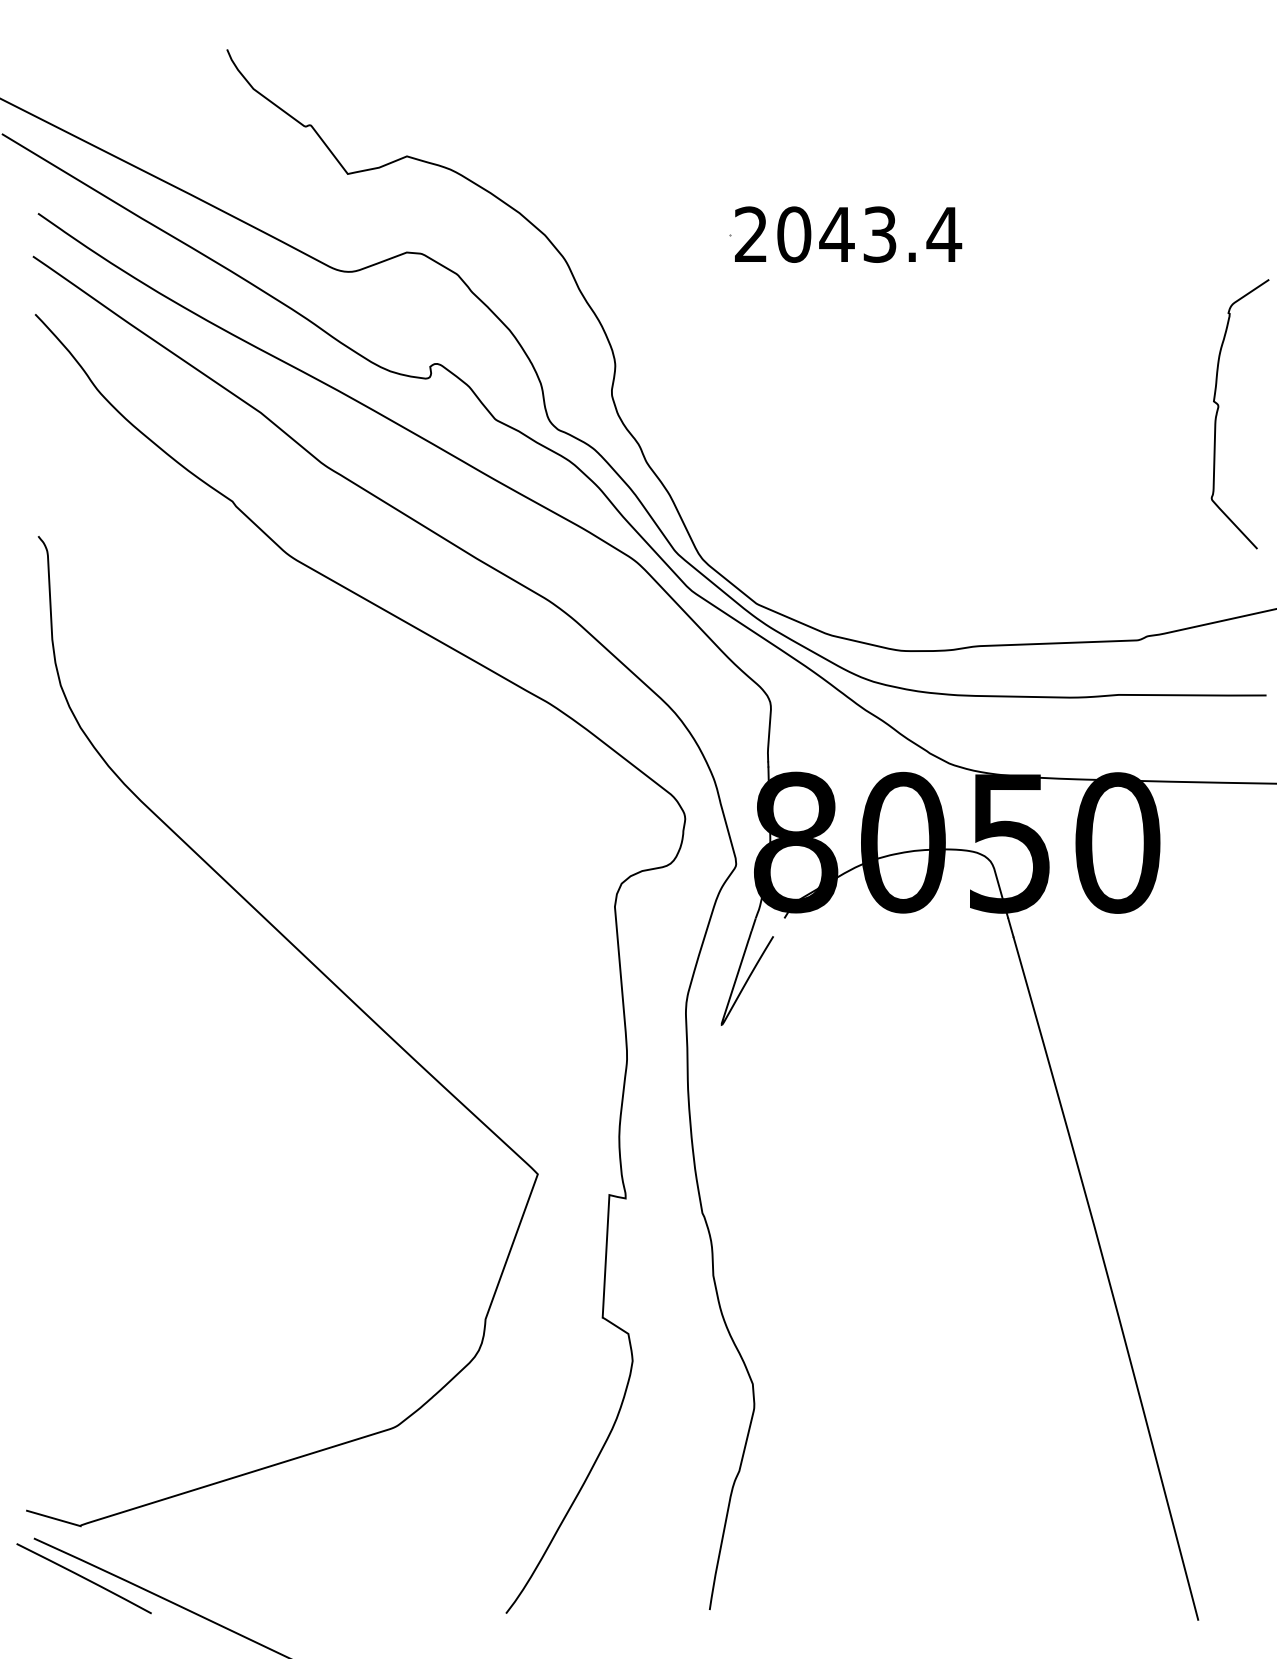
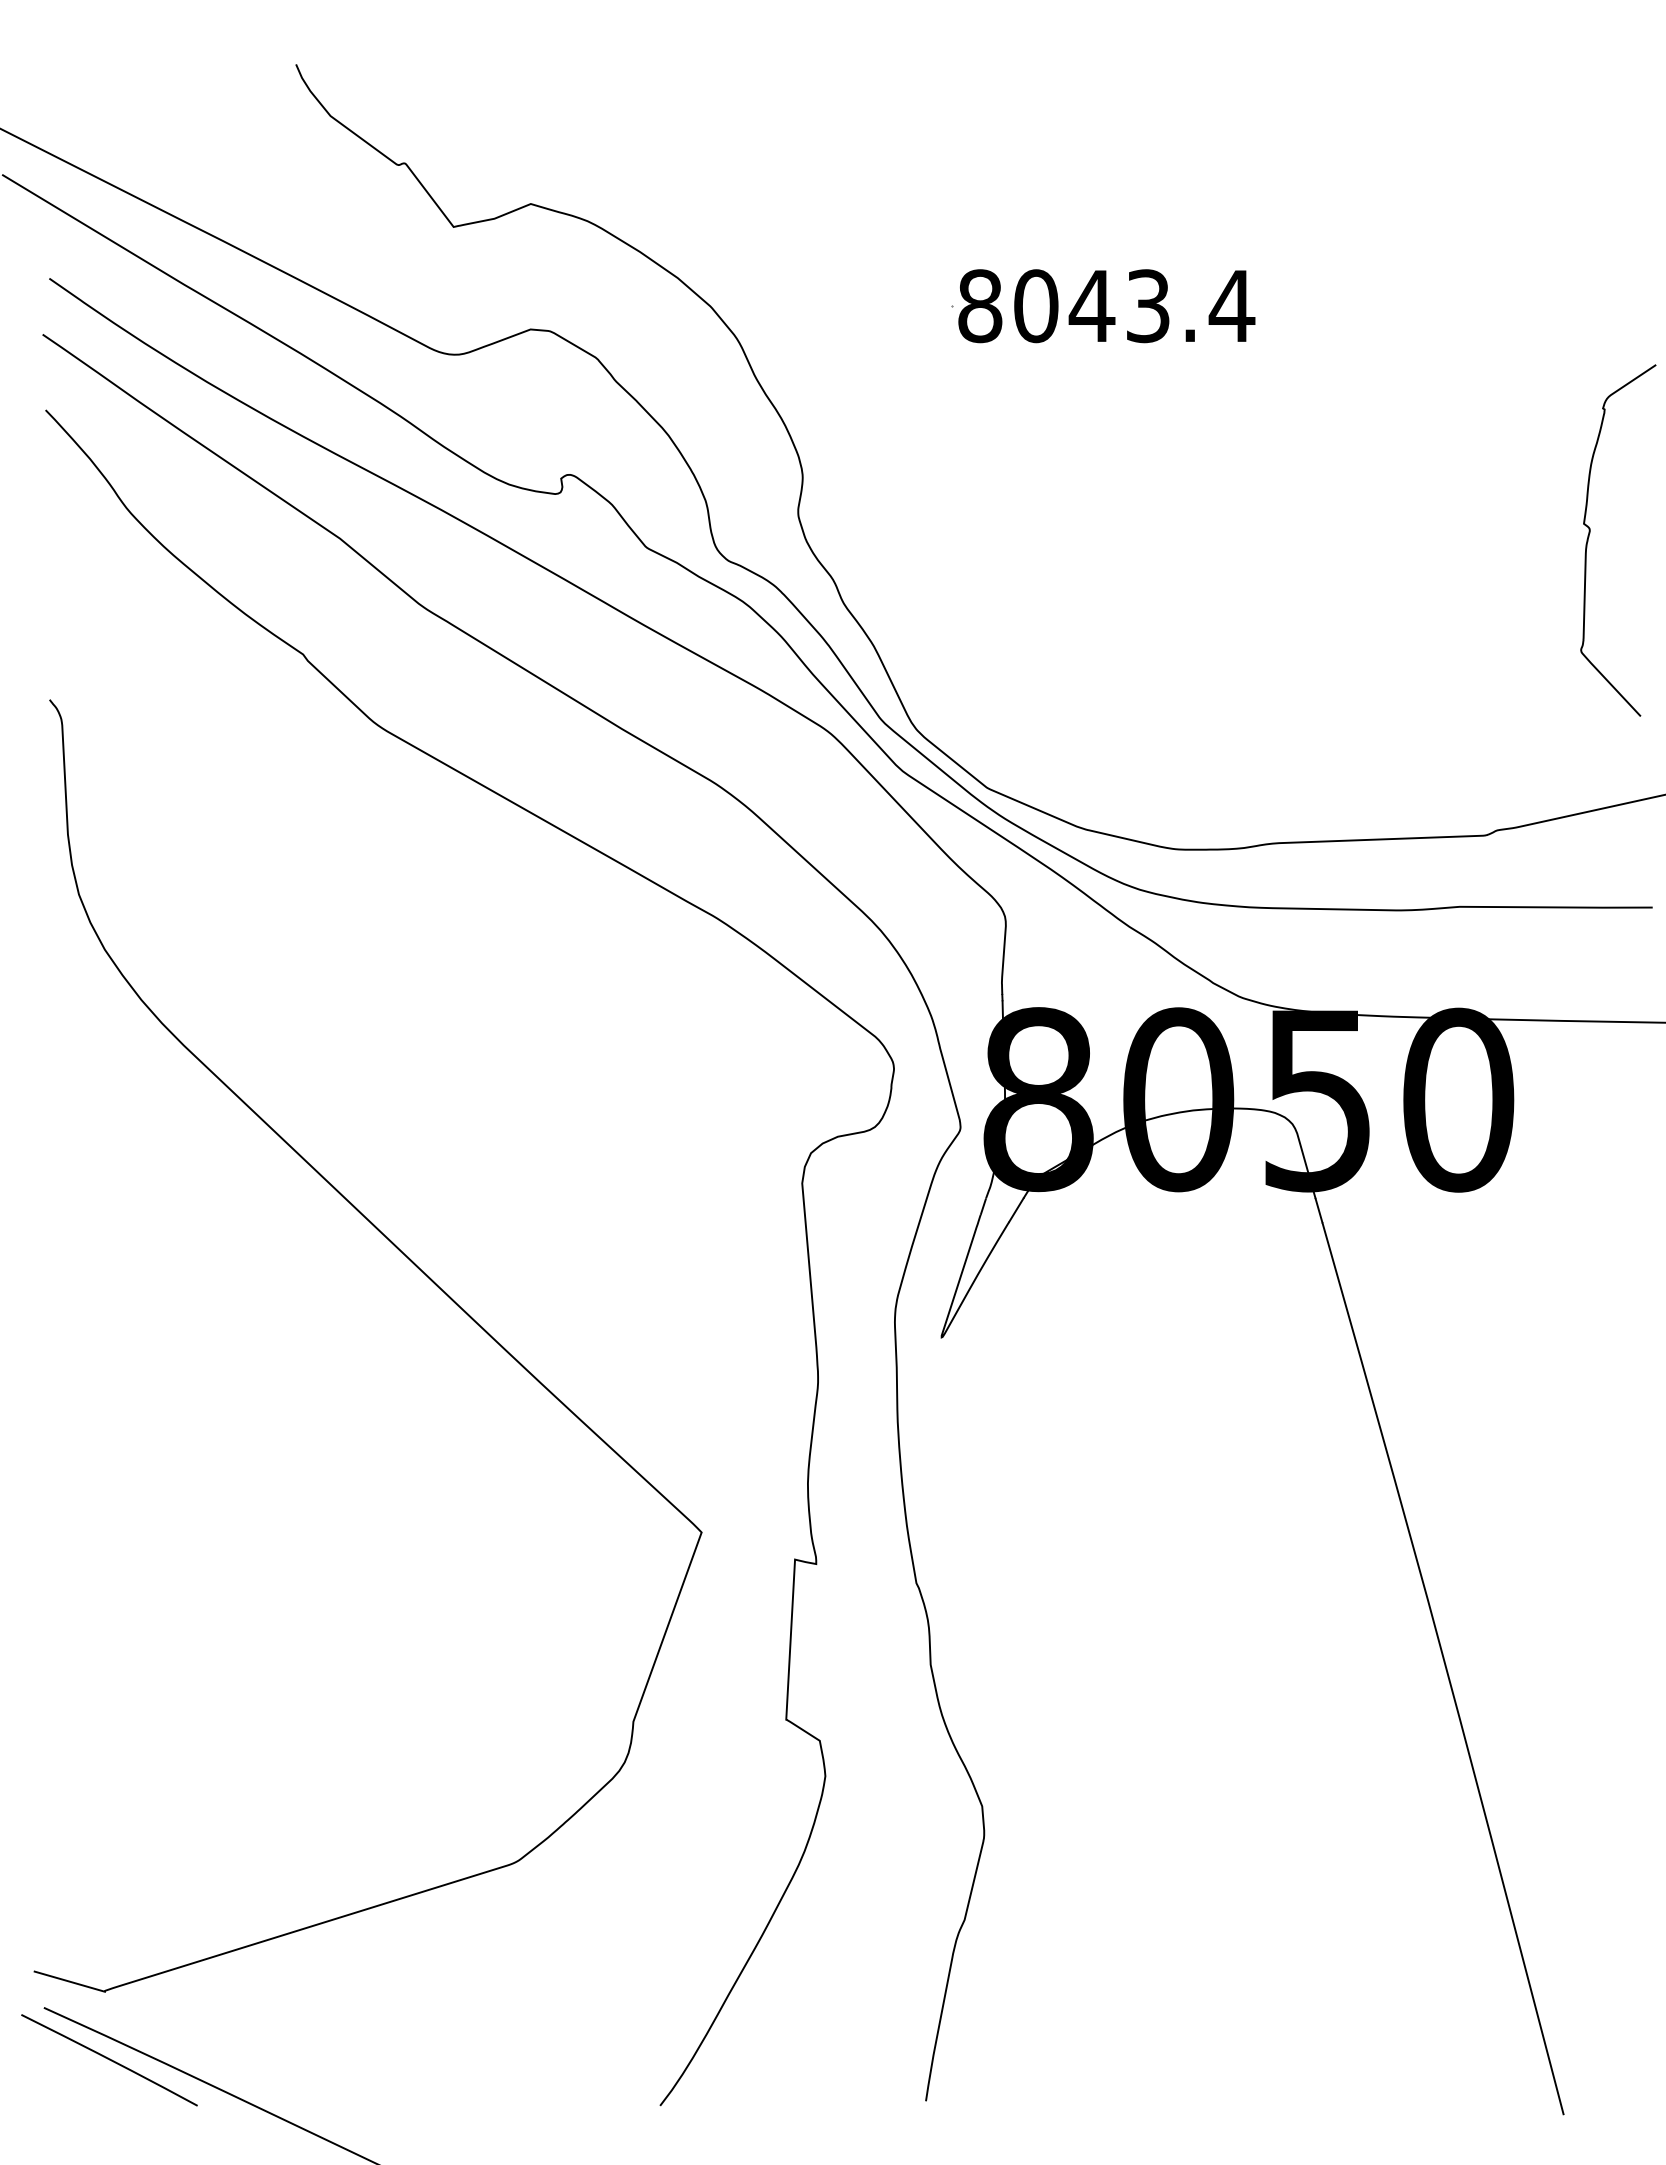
text: (751, 234) -> (980, 306), 2043.4 -> 8043.4
line: (779, 926) -> (1016, 1209), added

